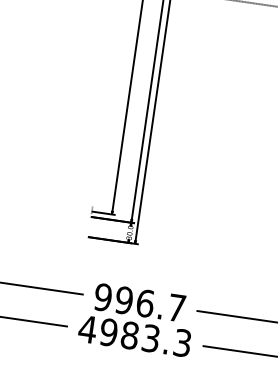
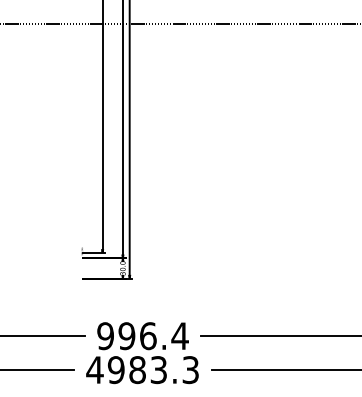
text: (176, 307) -> (179, 335), 996.7 -> 996.4

